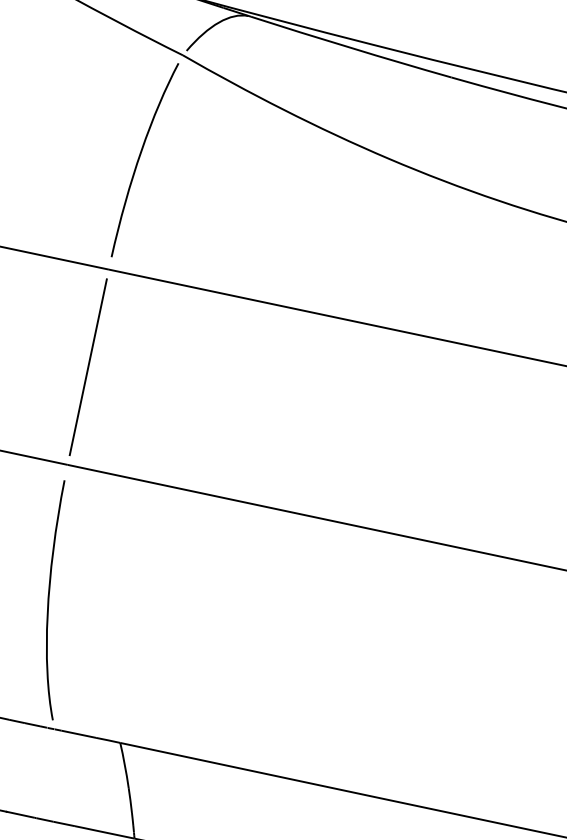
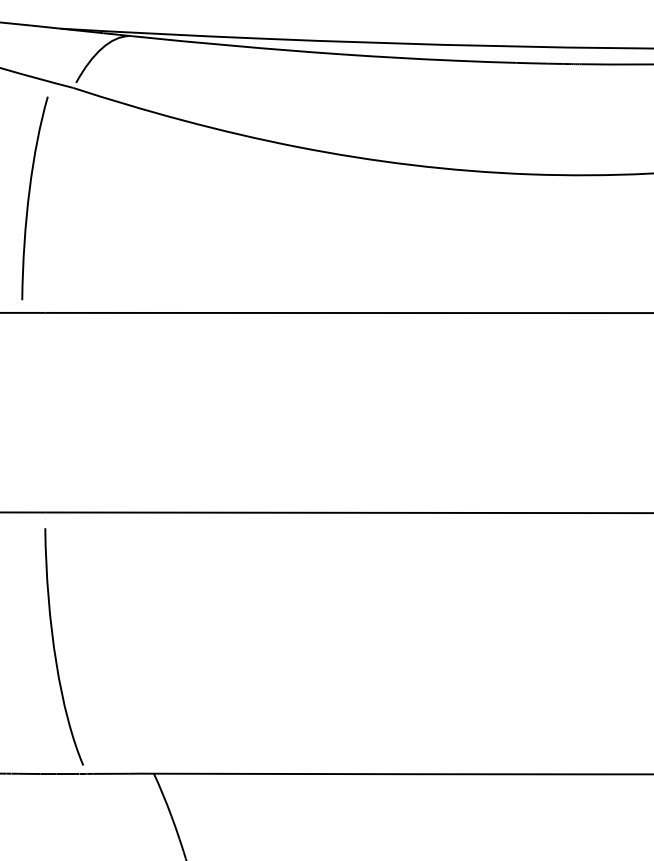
curve: (139, 159) -> (29, 198), moved
line: (88, 367) -> (45, 412), removed

